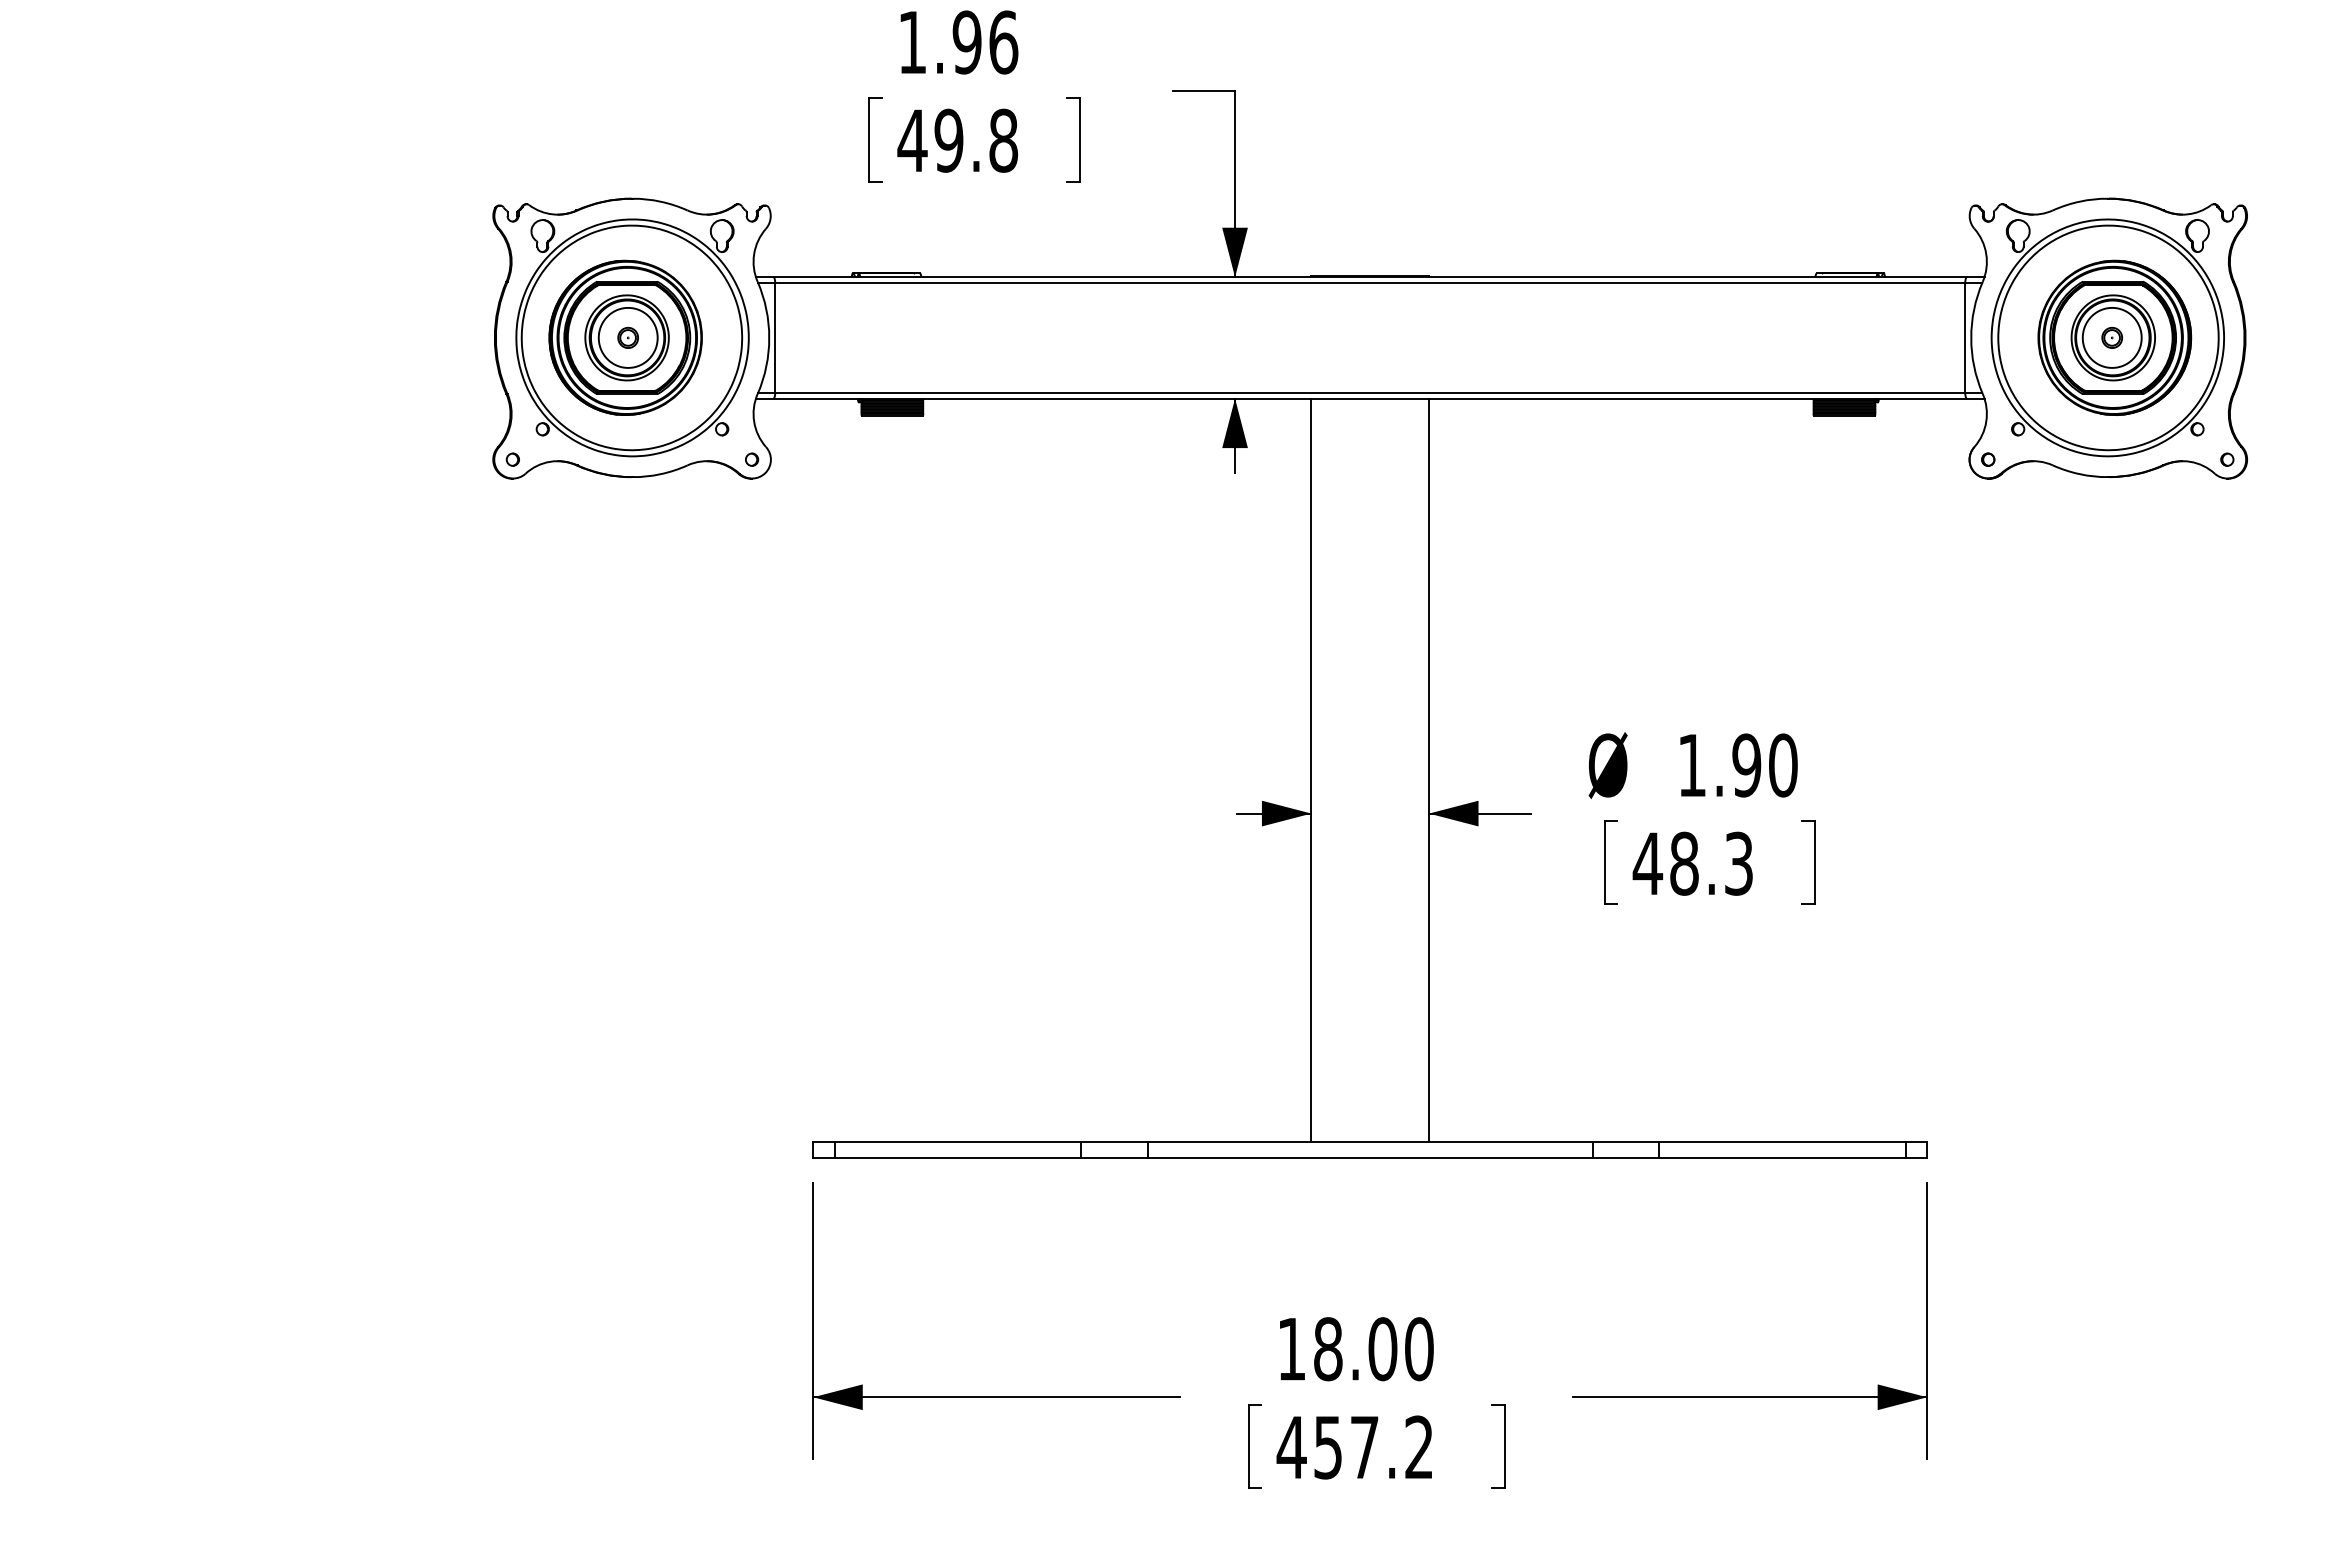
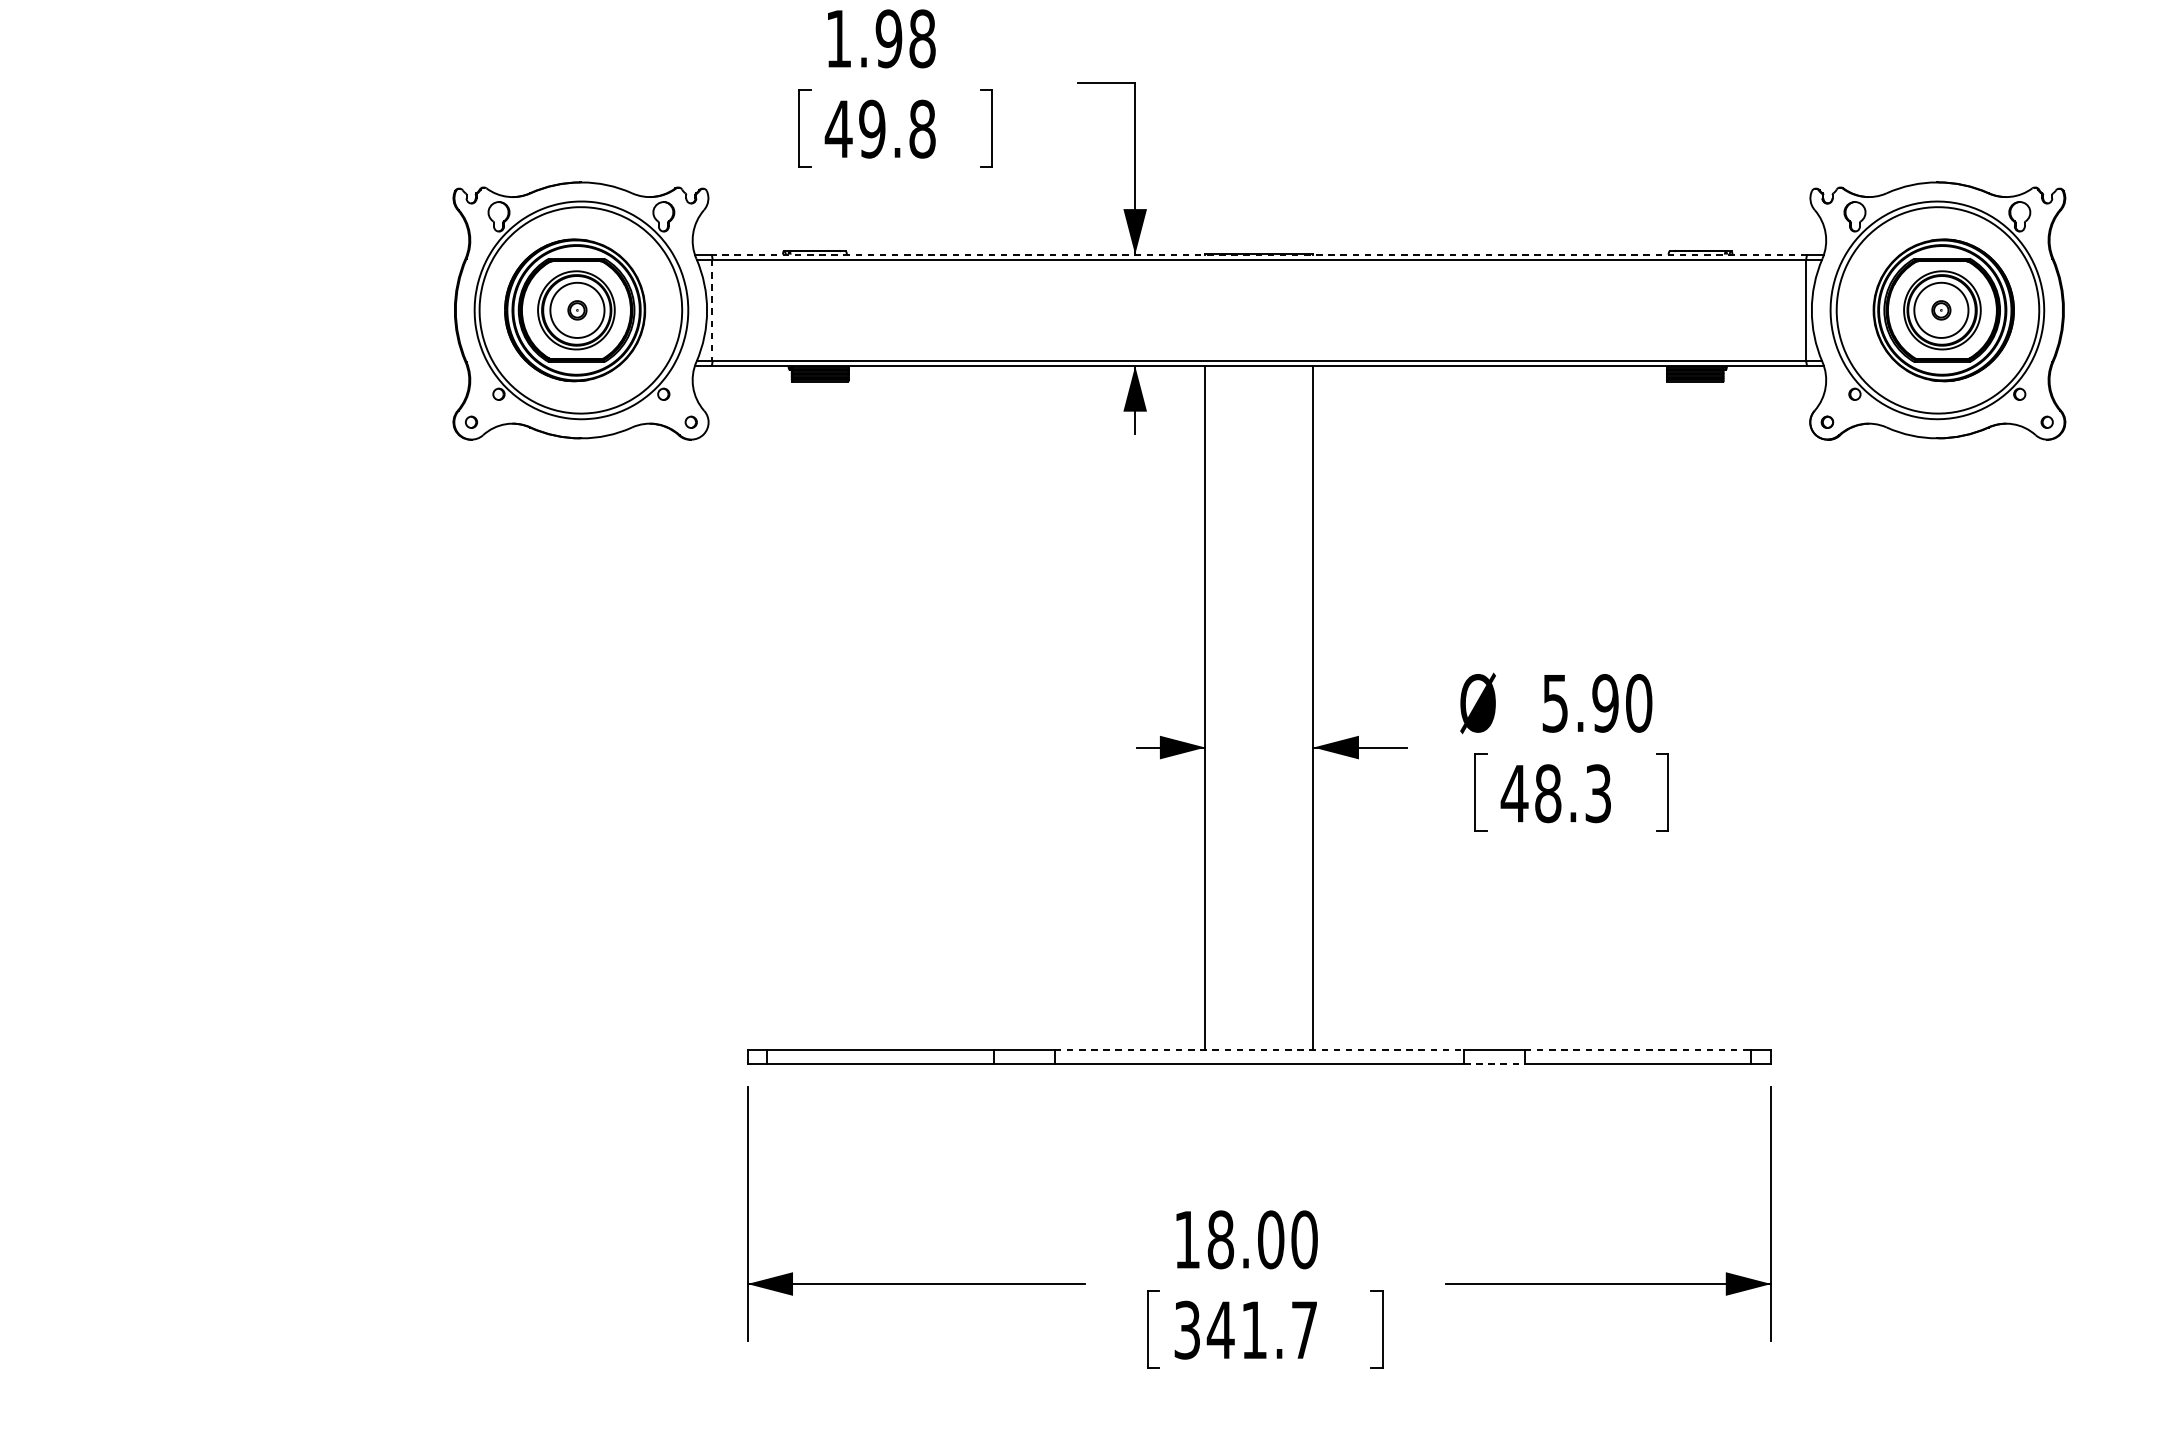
text: (1003, 42) -> (922, 38), 1.96 -> 1.98
line: (1369, 277) -> (1258, 254), solid -> dashed
line: (775, 337) -> (712, 310), solid -> dashed
text: (1691, 765) -> (1554, 703), 1.90 -> 5.90
line: (1370, 1142) -> (1259, 1049), solid -> dashed
line: (1782, 1142) -> (1638, 1049), solid -> dashed
line: (1626, 1157) -> (1494, 1063), solid -> dashed
text: (1354, 1447) -> (1244, 1330), 457.2 -> 341.7

